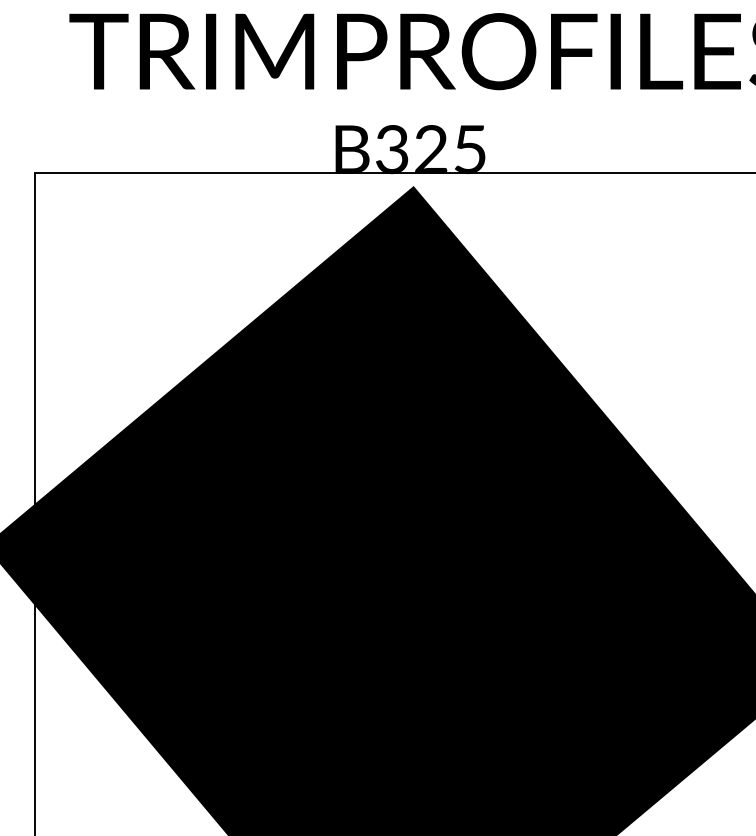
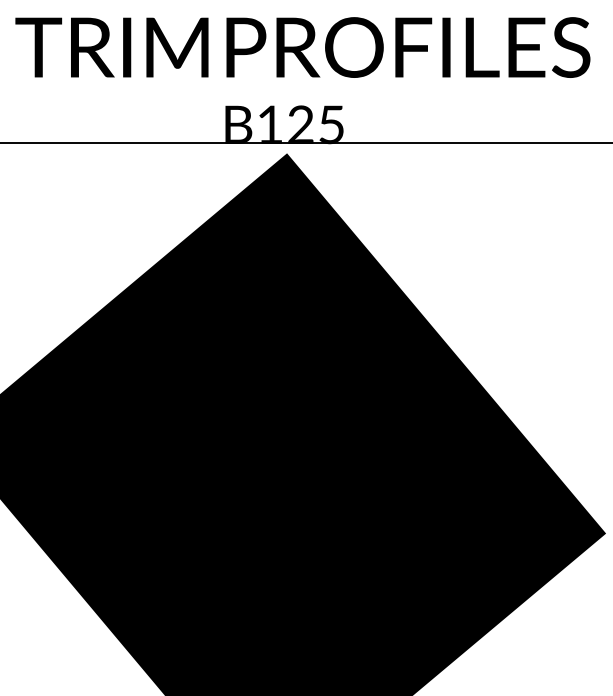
text: (391, 149) -> (269, 124), B325 -> B125

